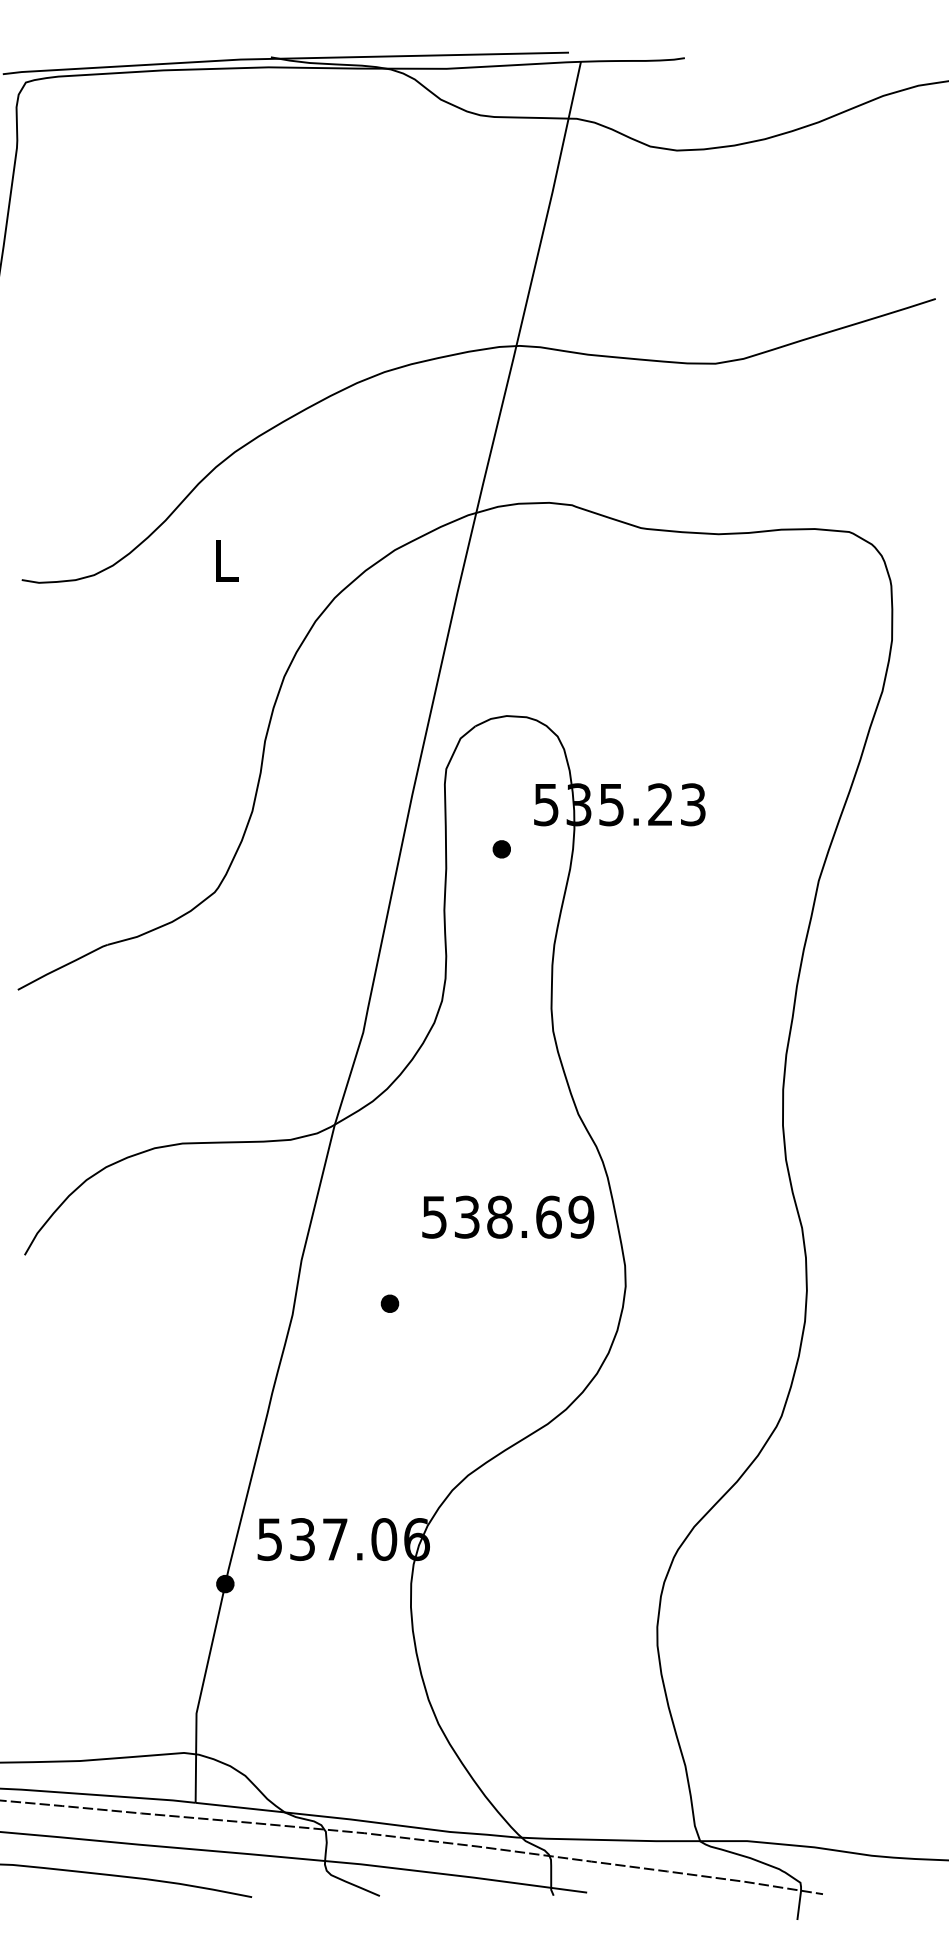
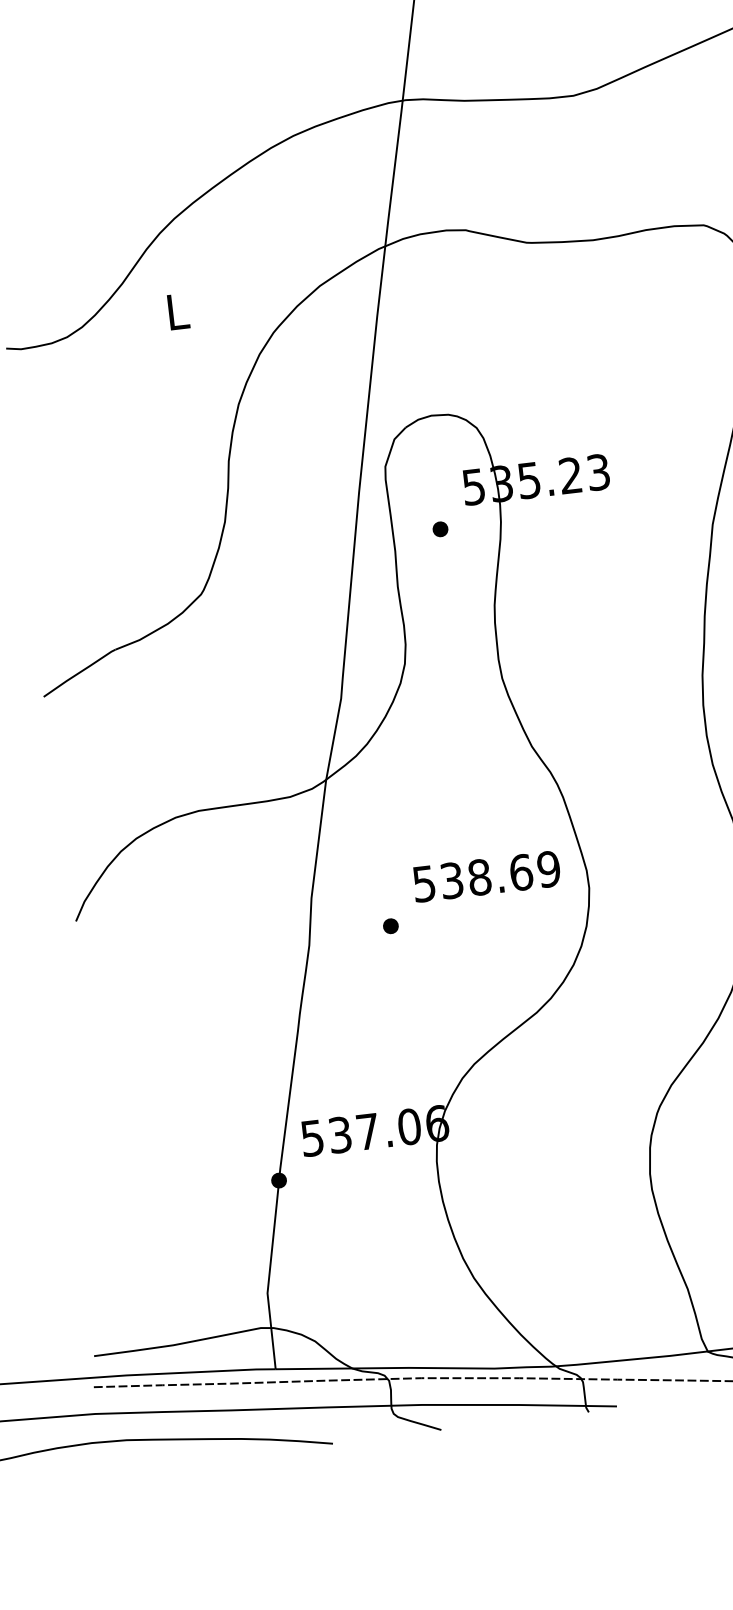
text: (508, 1216) -> (486, 875), moved

